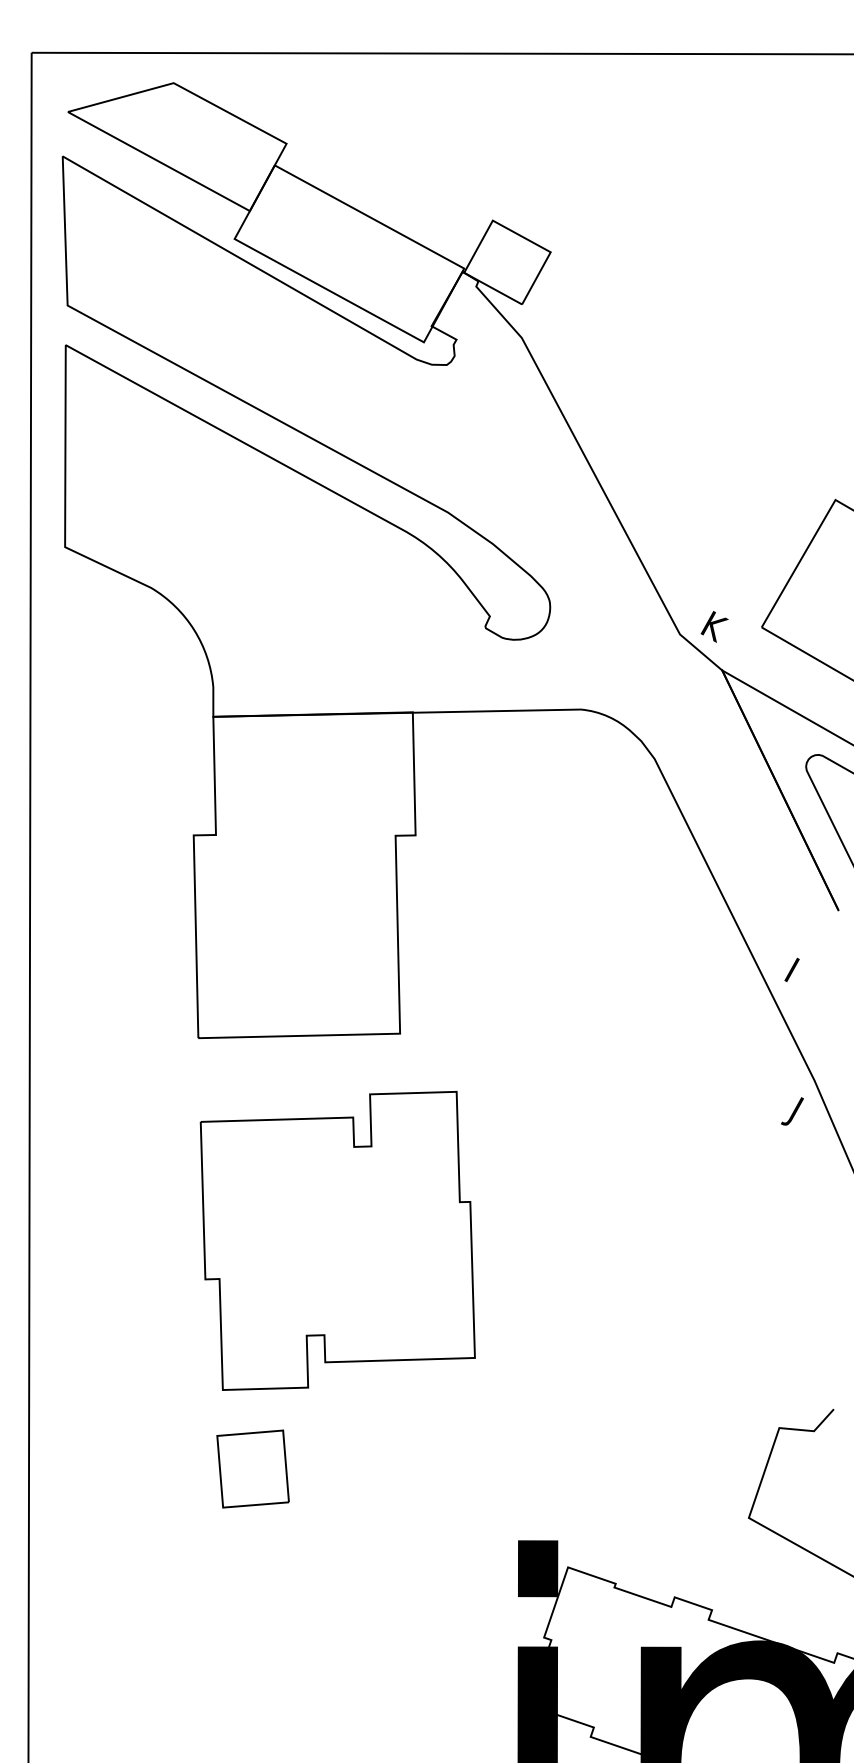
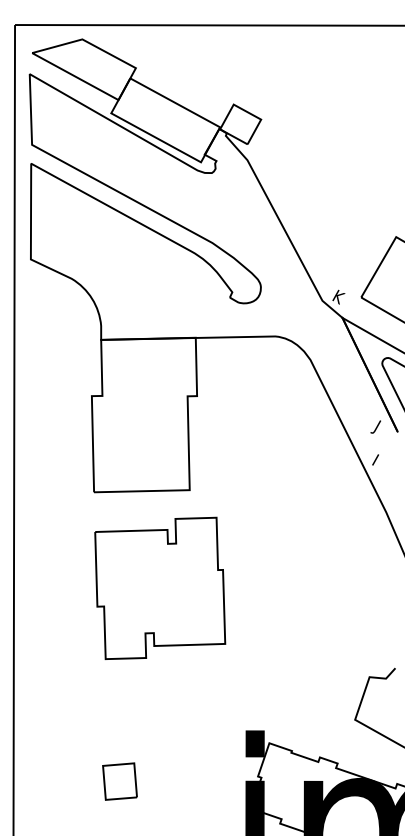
text: (791, 1110) -> (375, 426), moved
part: (251, 1468) -> (119, 781), moved

